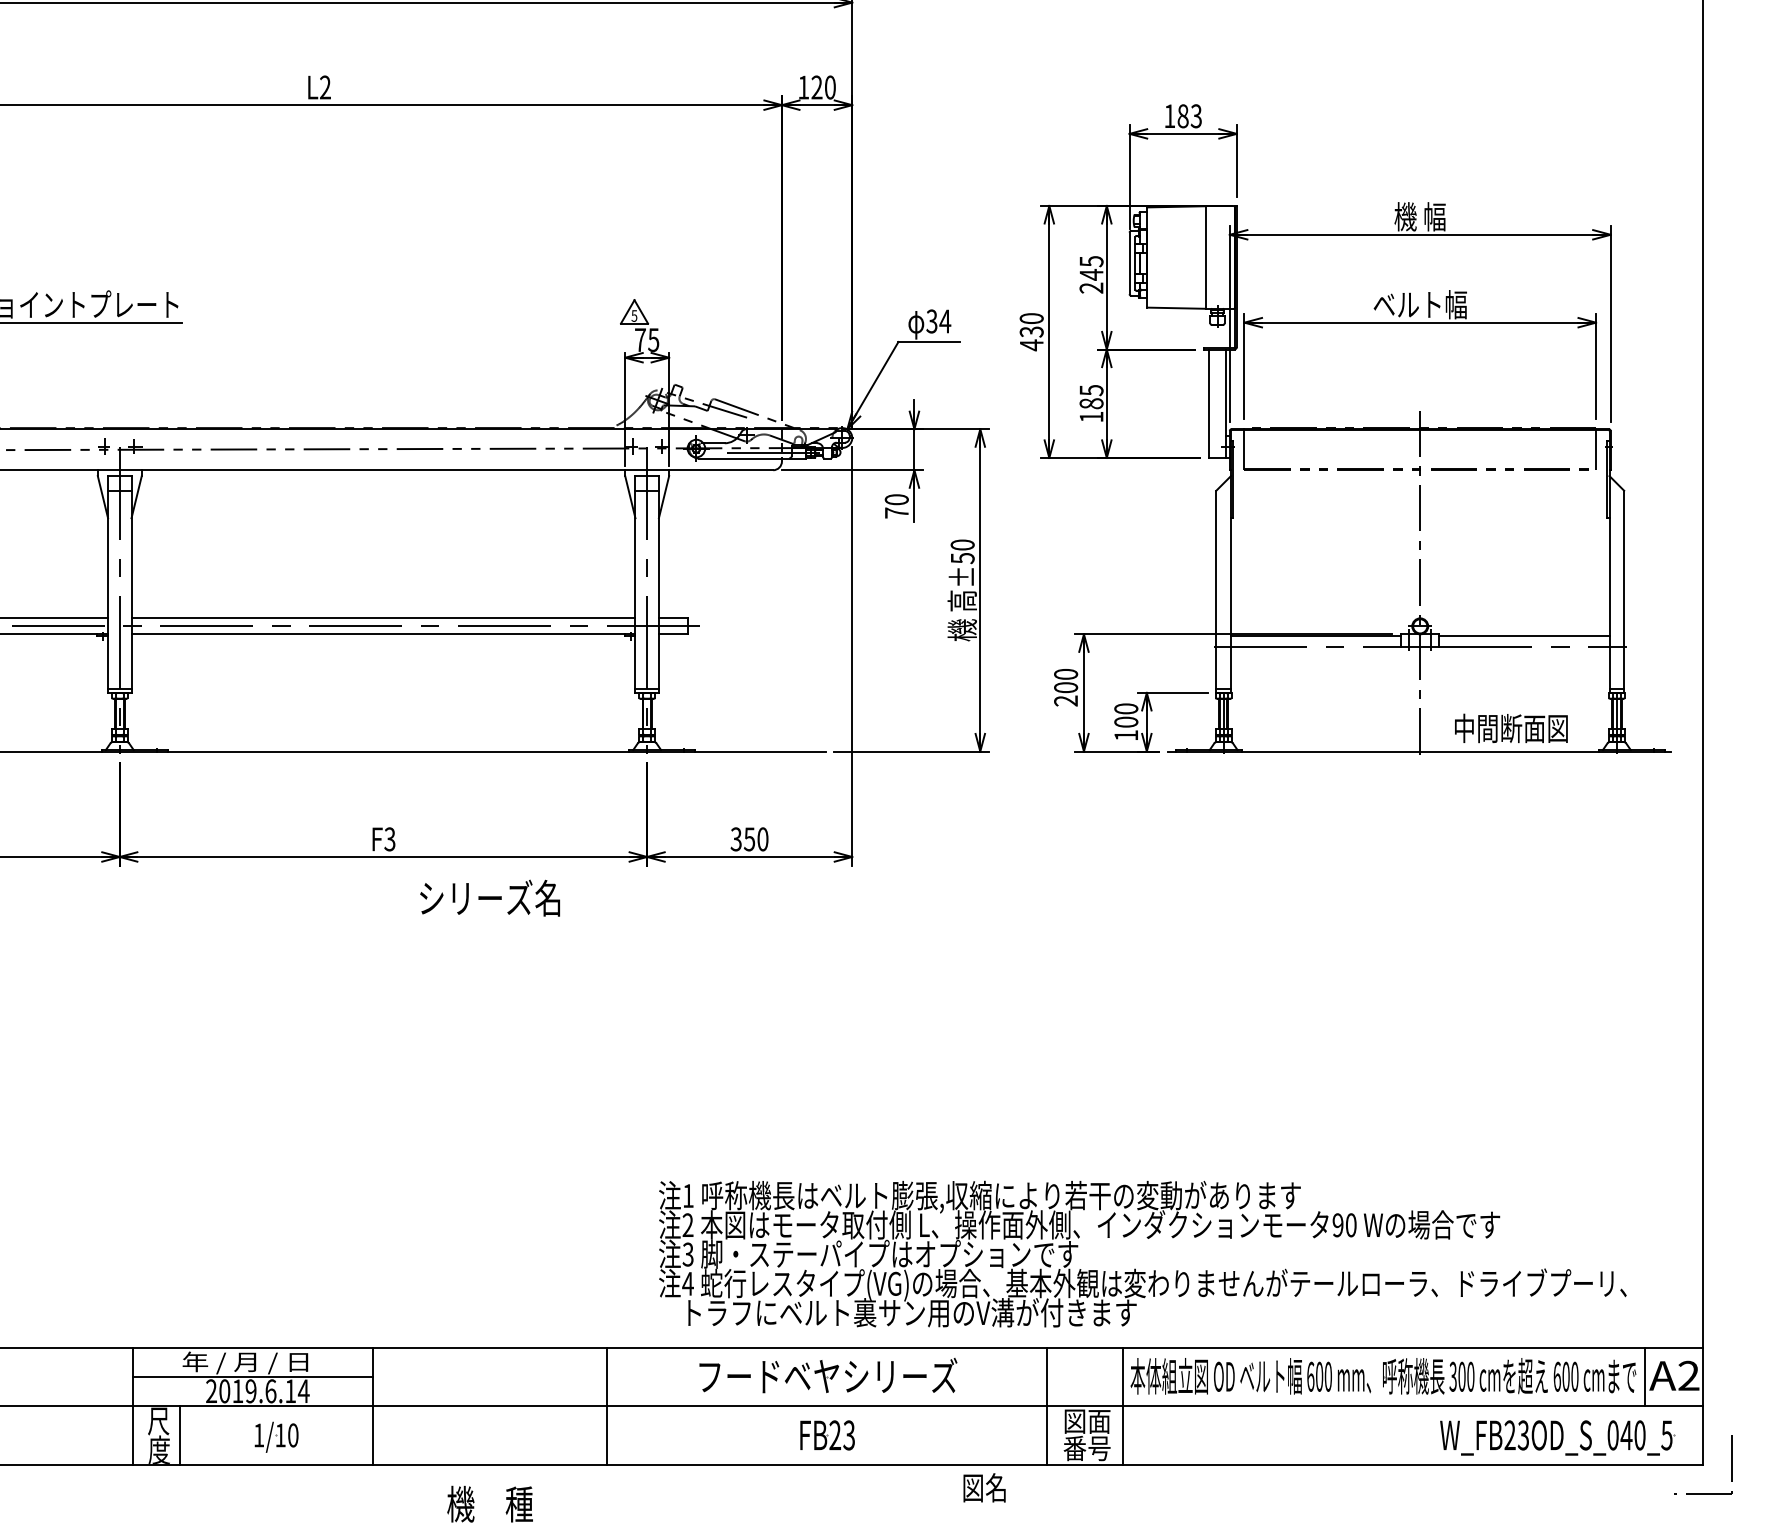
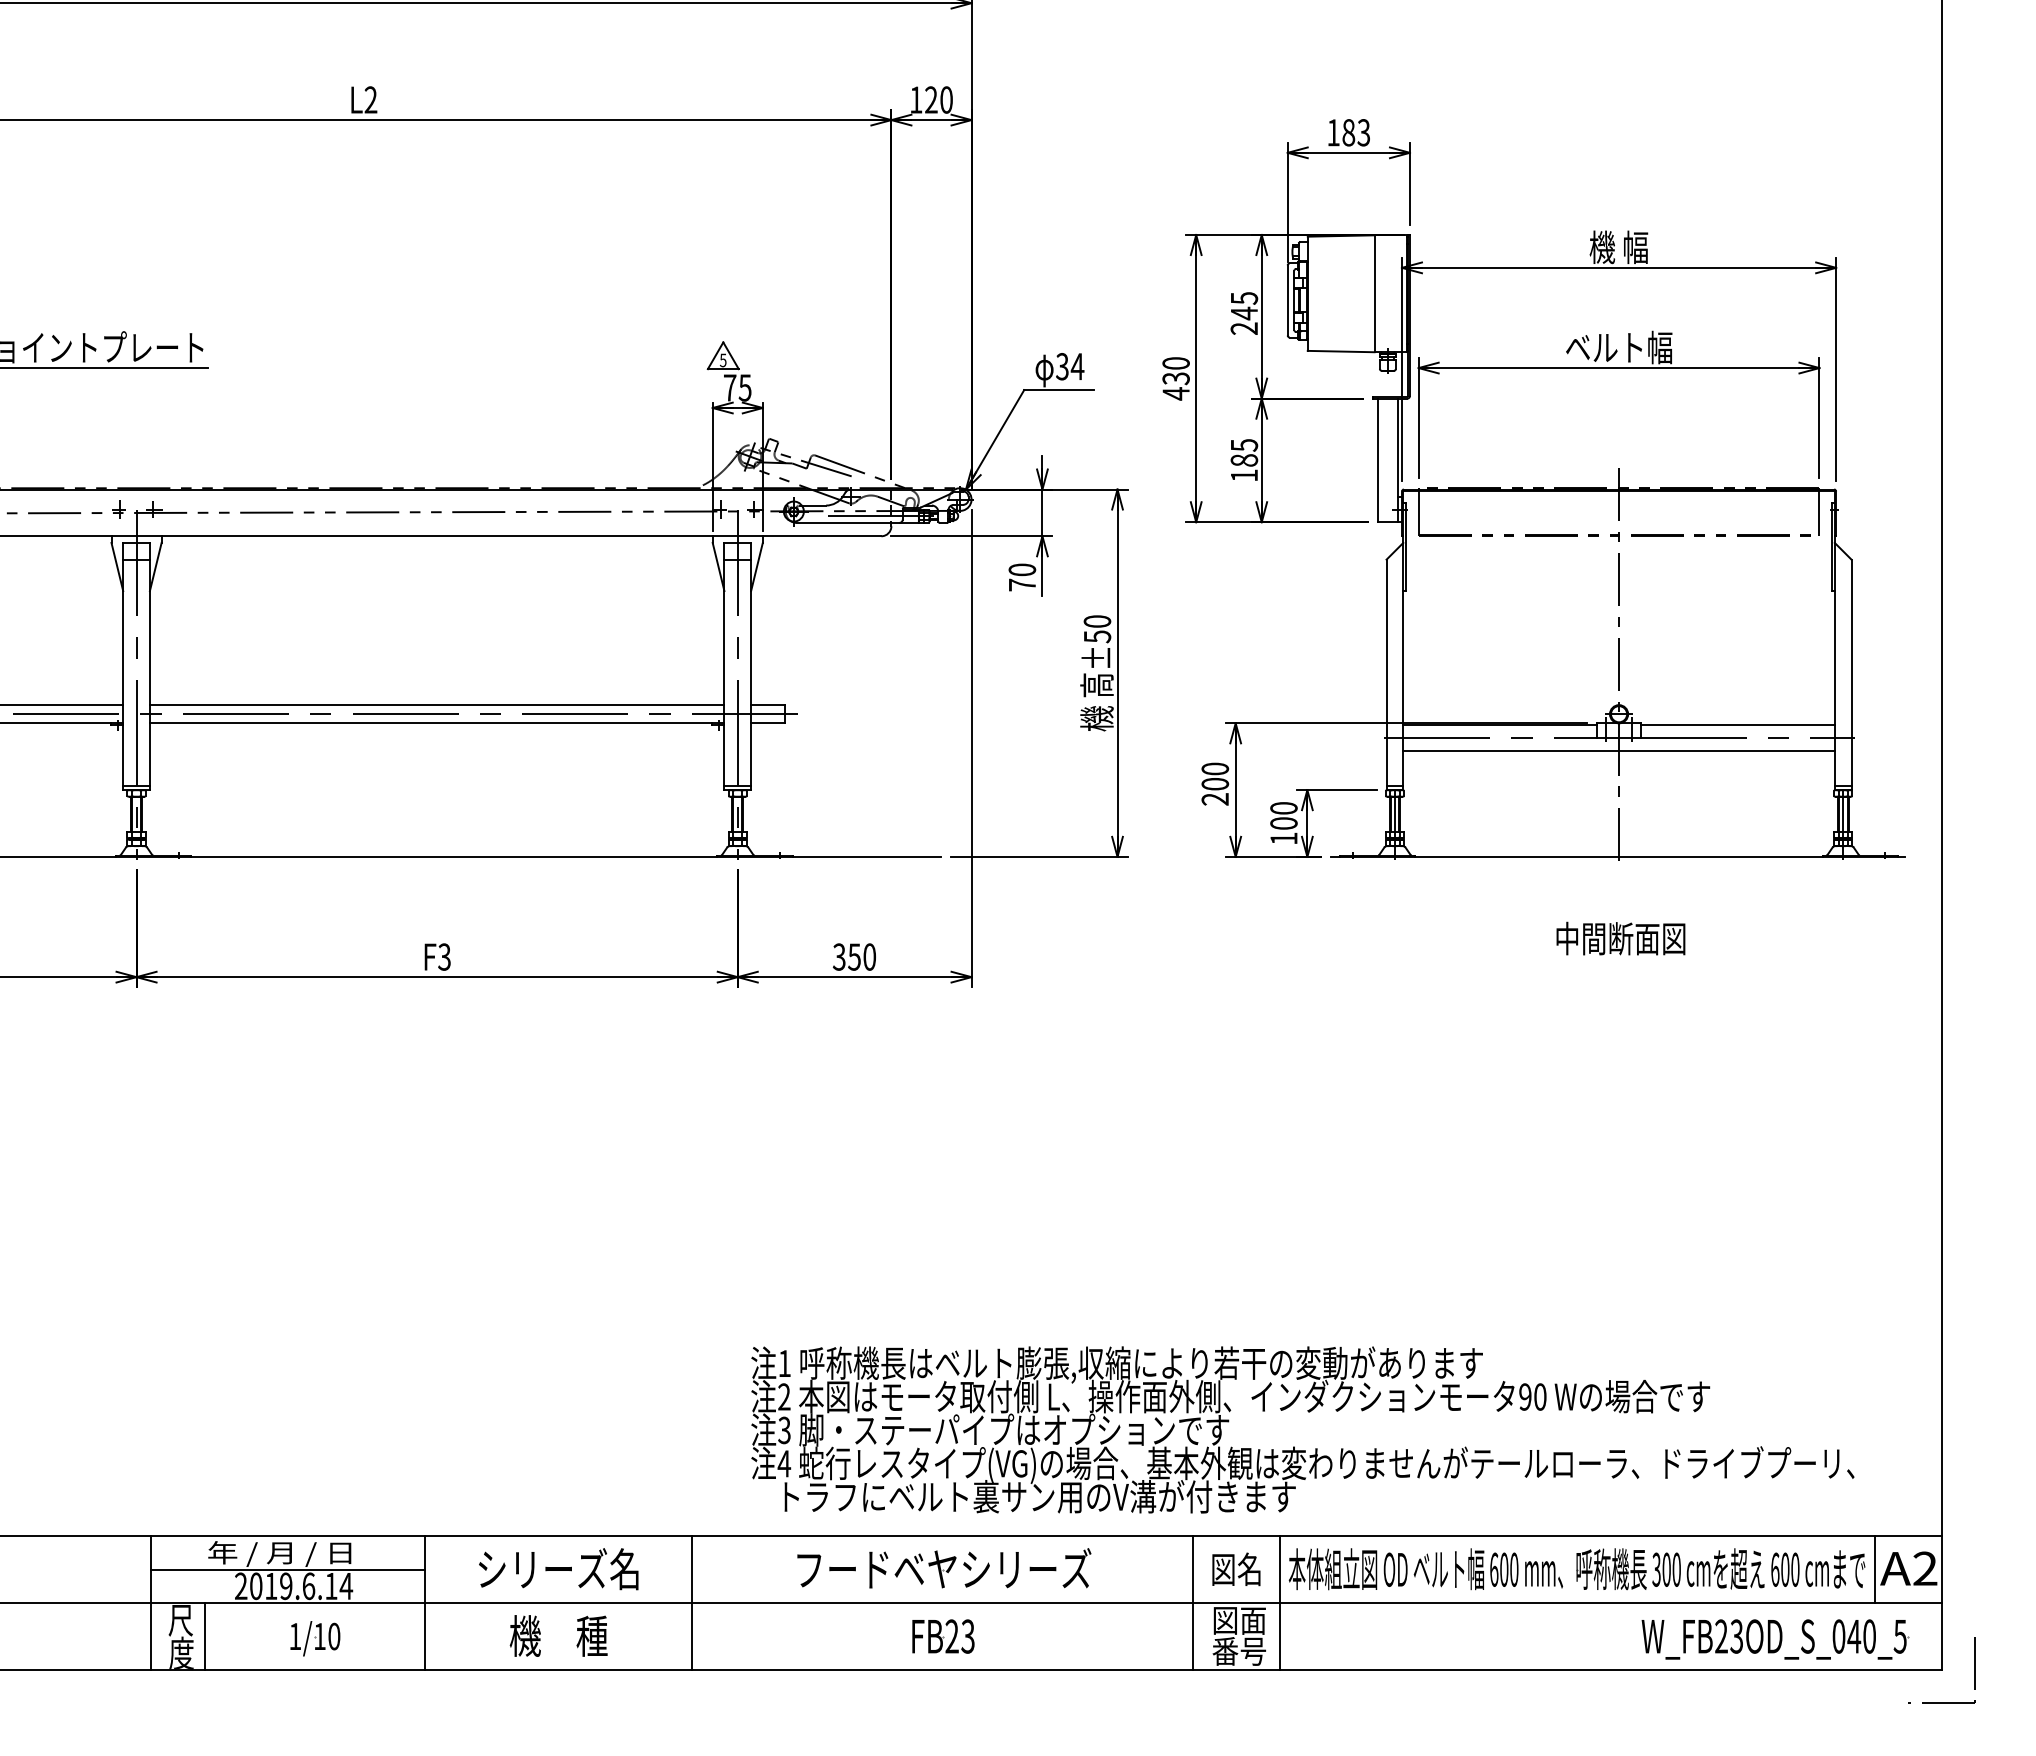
line: (1419, 658) -> (1618, 750), added
text: (1510, 728) -> (1620, 938), moved
text: (489, 898) -> (558, 1569), moved
text: (984, 1487) -> (1236, 1569), moved
text: (489, 1503) -> (558, 1635), moved

